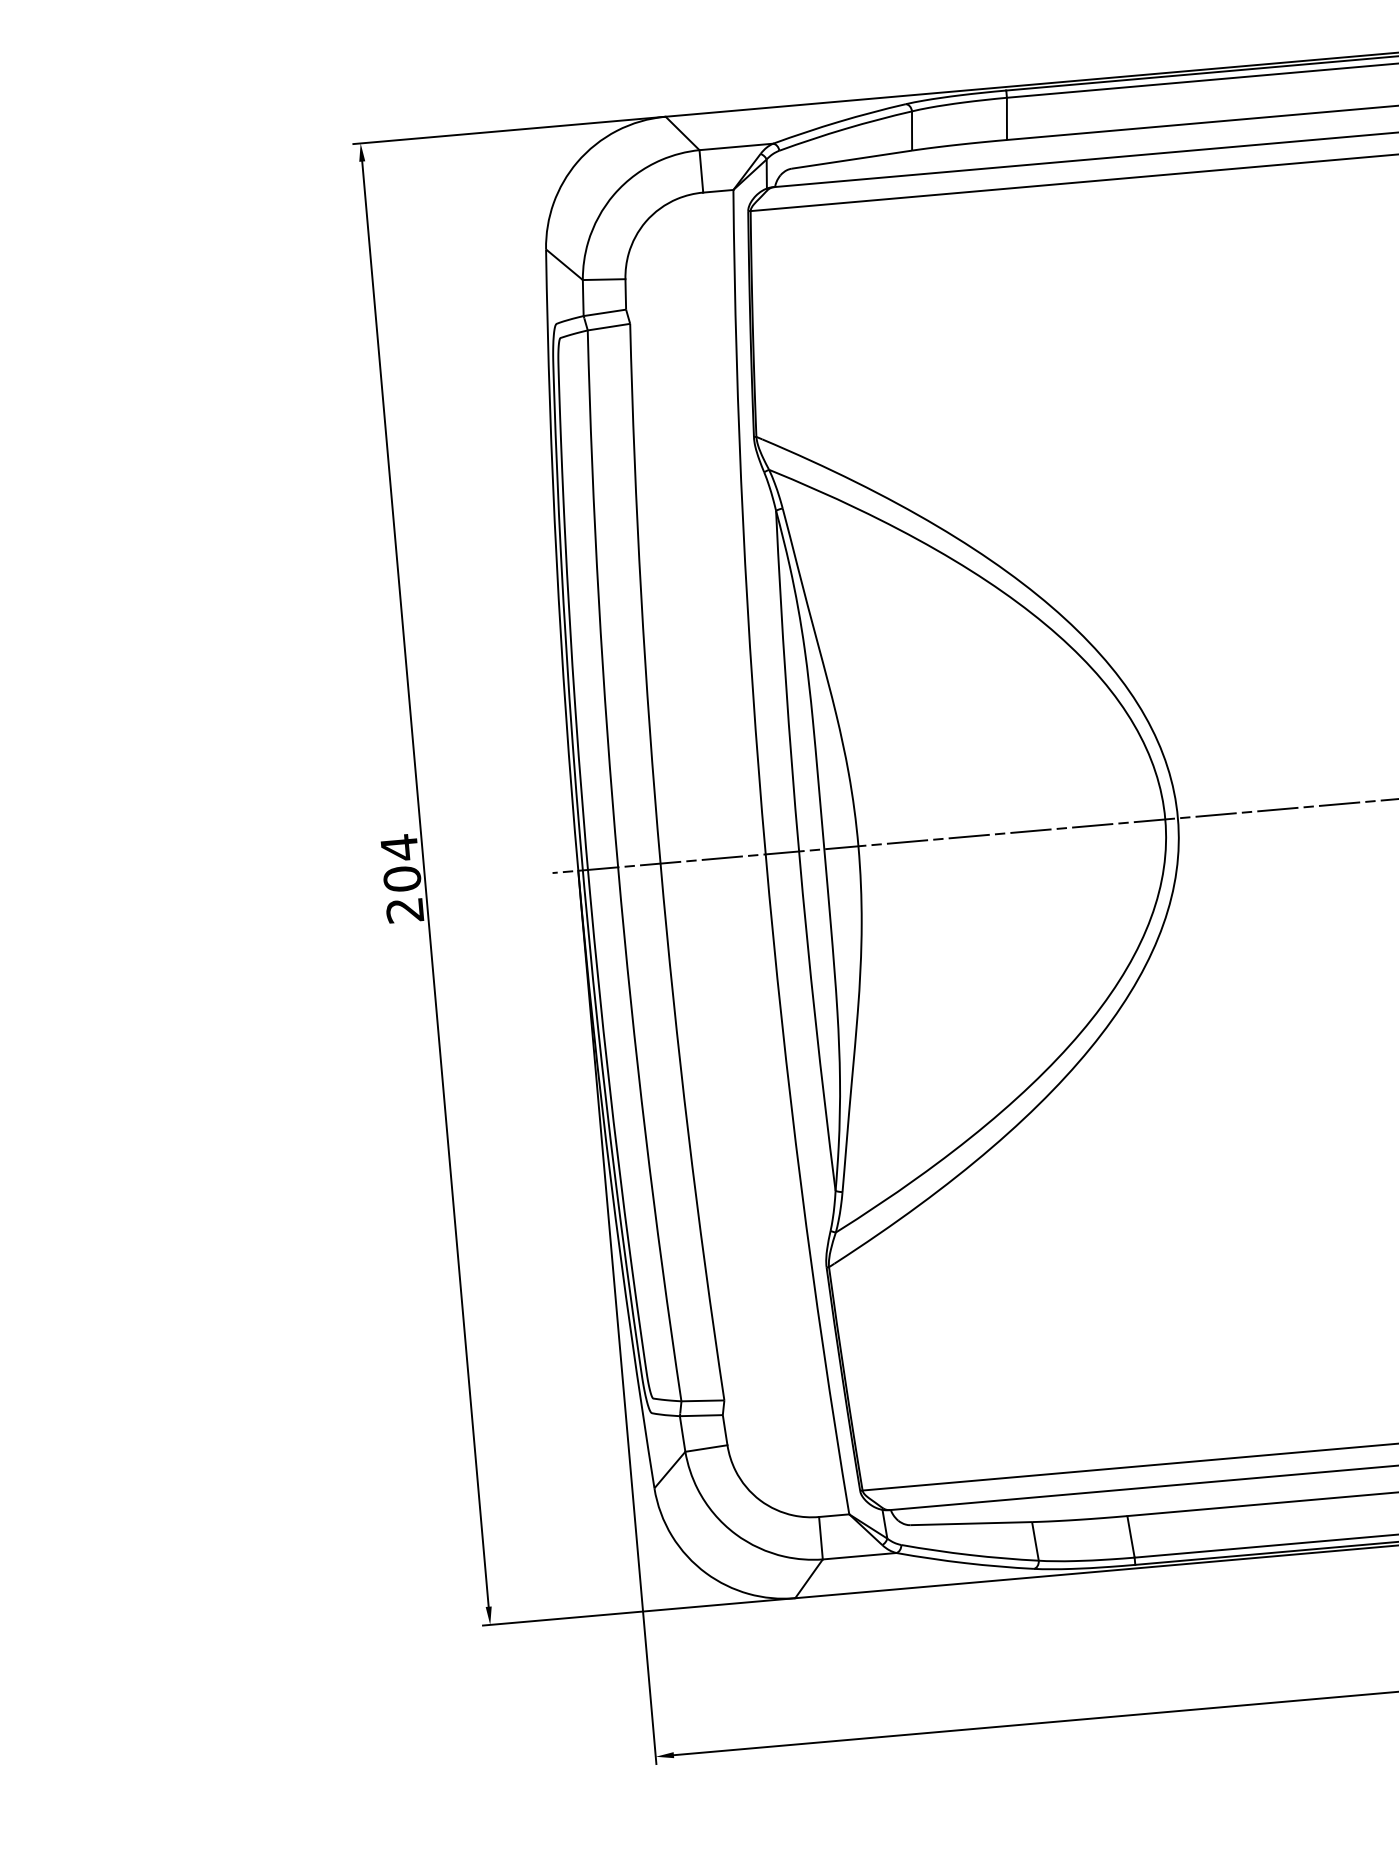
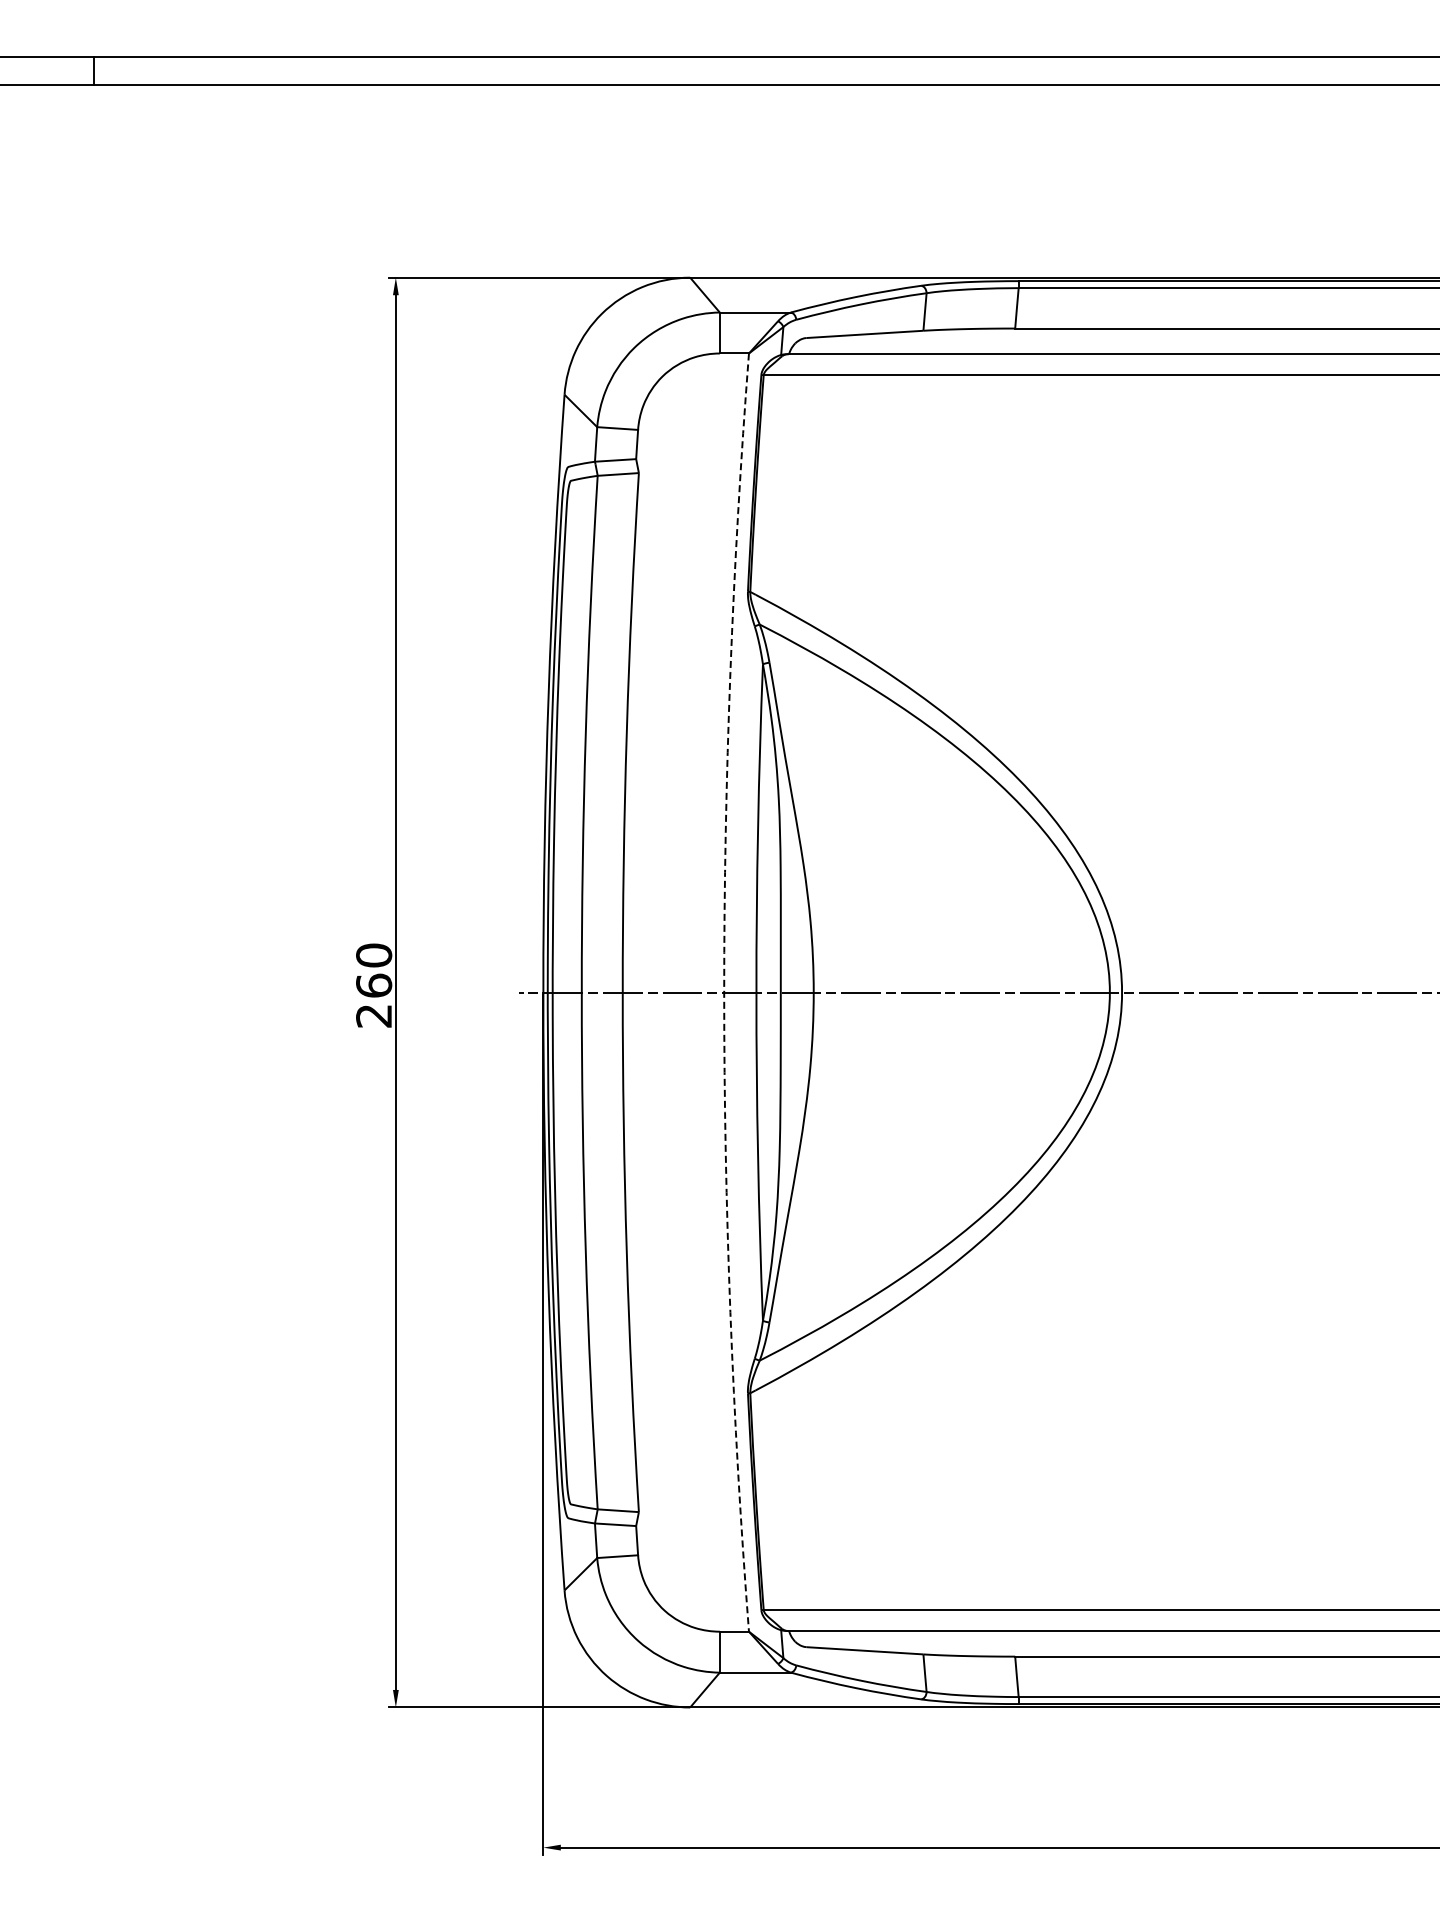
arc: (765, 854) -> (724, 992), solid -> dashed
text: (401, 863) -> (374, 970), 204 -> 260

